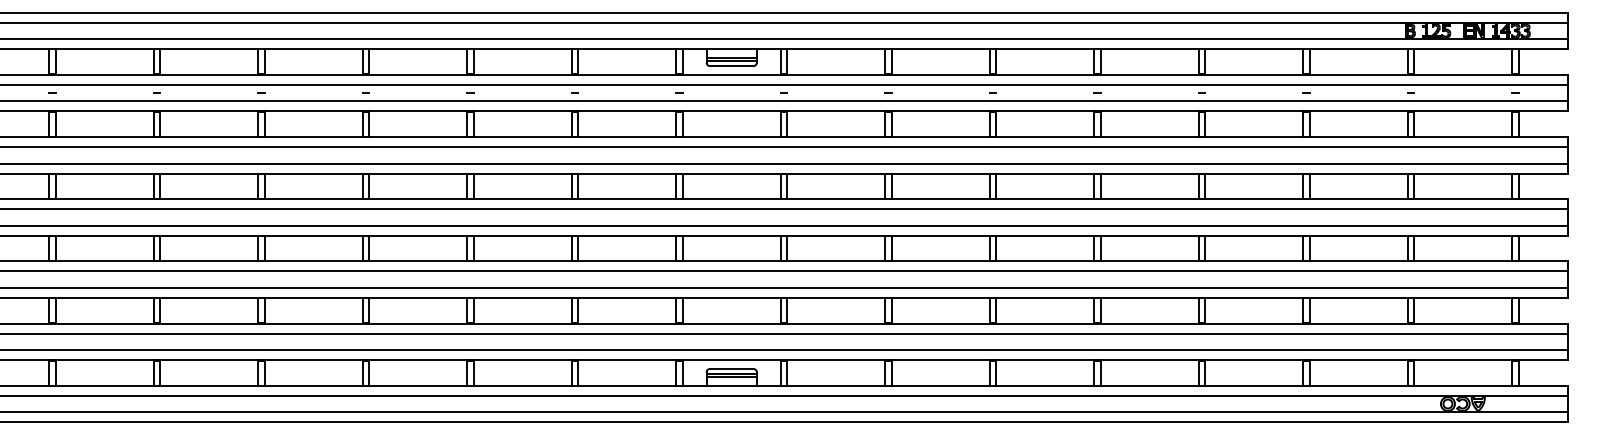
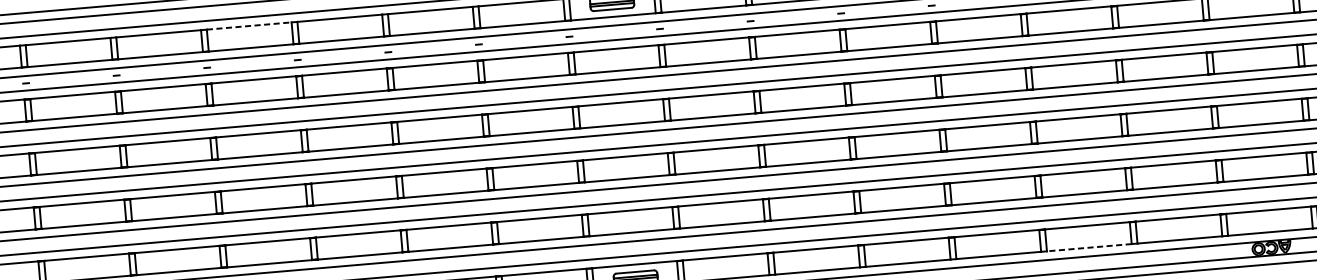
line: (313, 49) -> (248, 26), solid -> dashed
line: (1254, 385) -> (1089, 247), solid -> dashed

